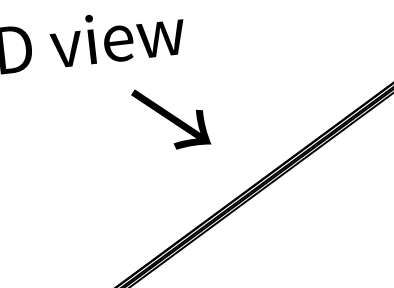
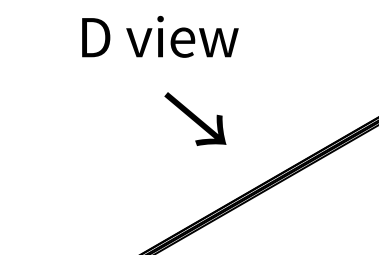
text: (171, 117) -> (195, 118), moved

